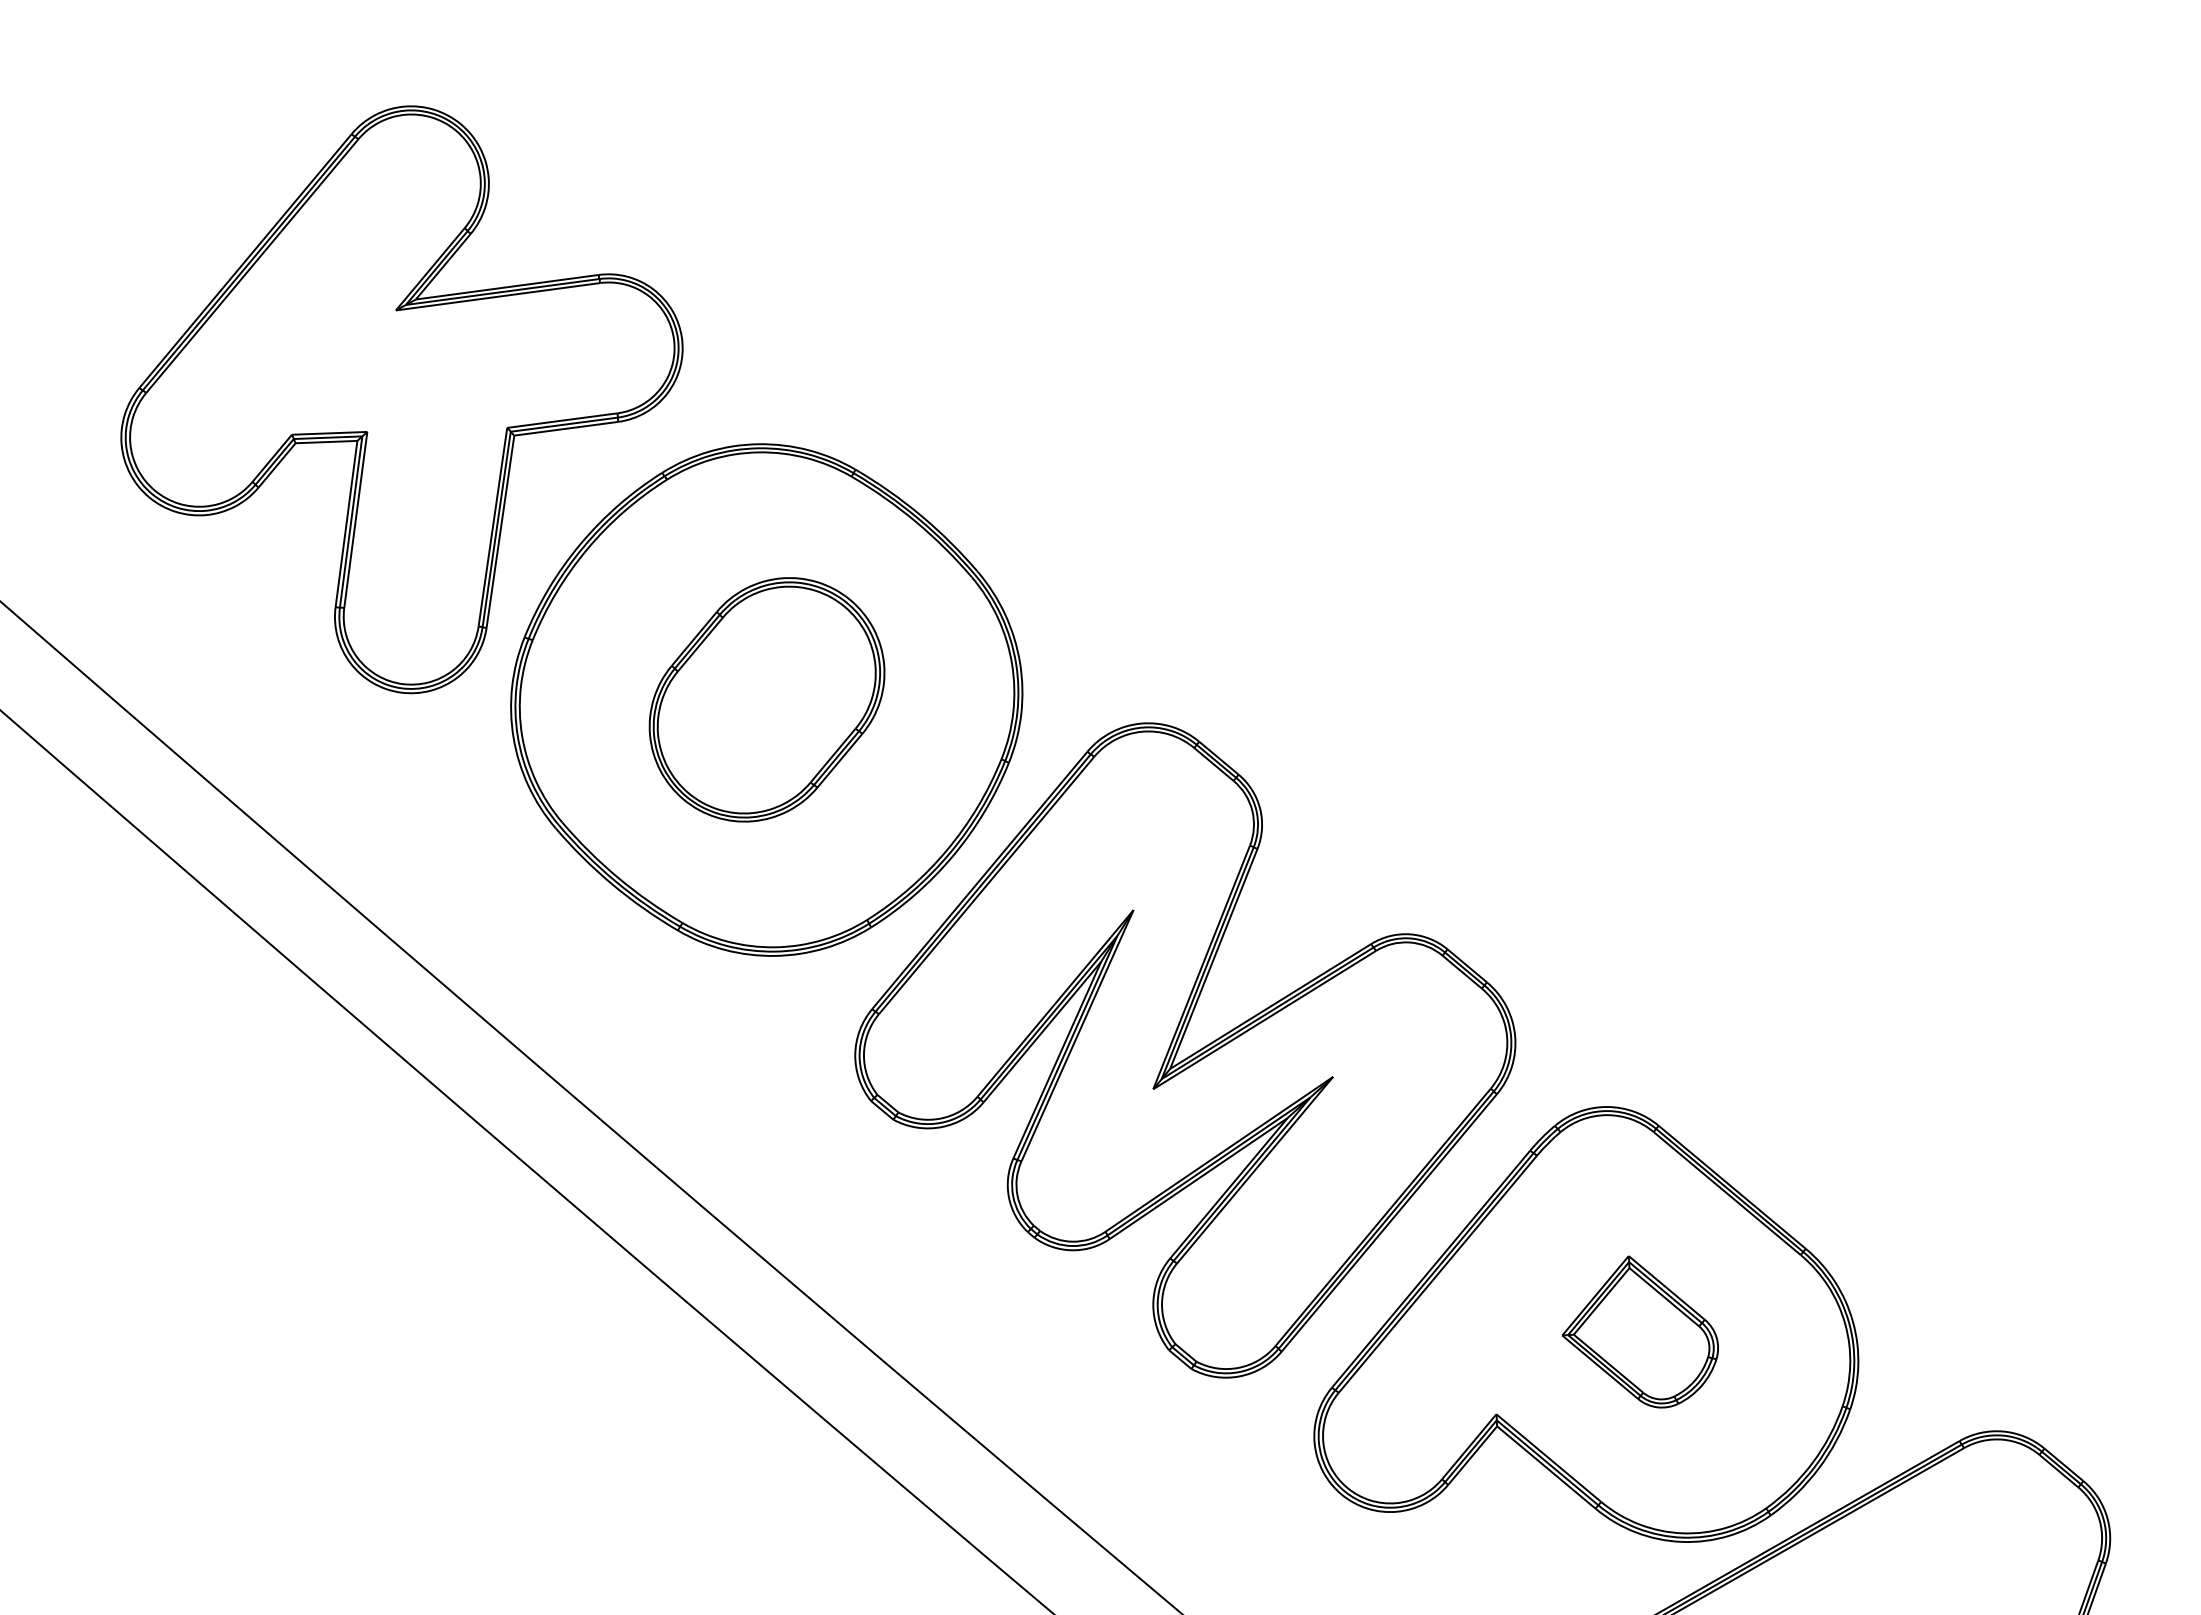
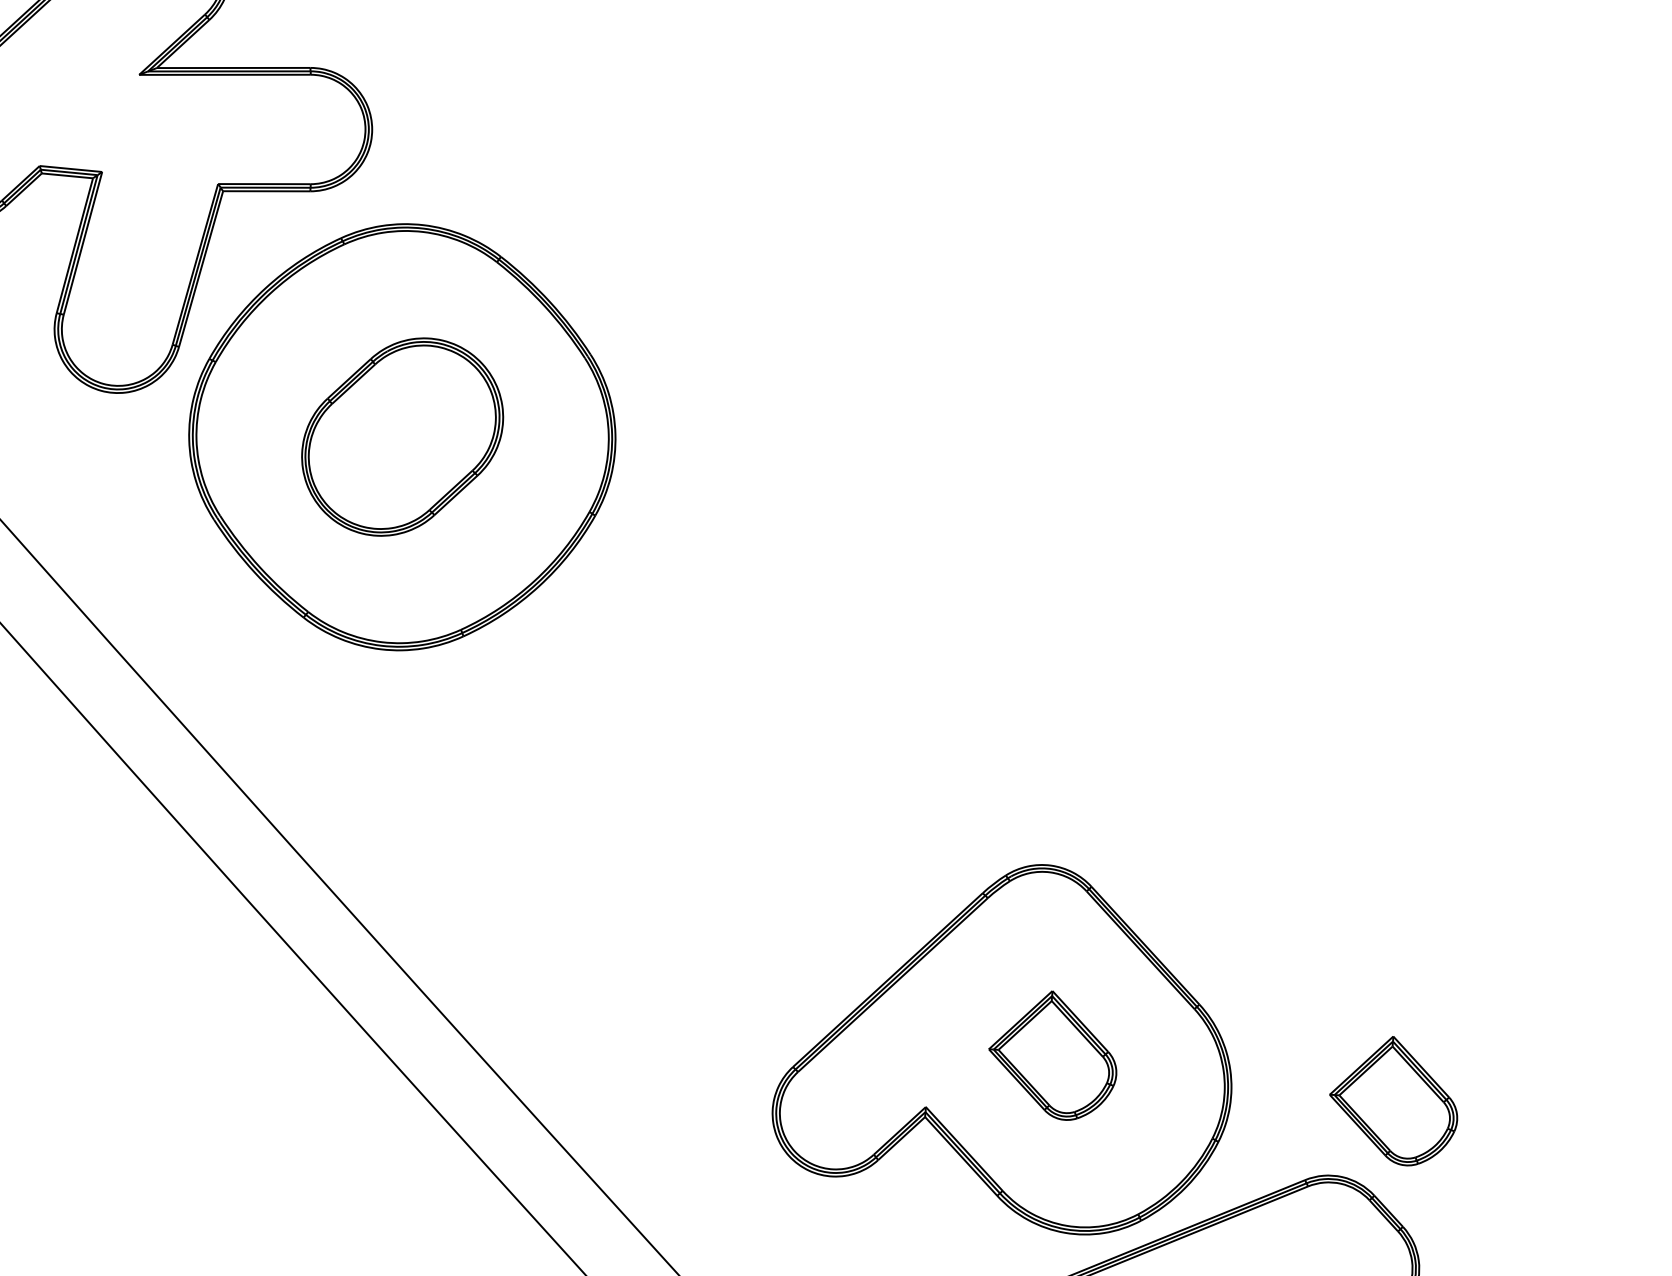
part: (1179, 1048) -> (704, 770), removed
part: (2052, 1331) -> (1393, 1099), added

